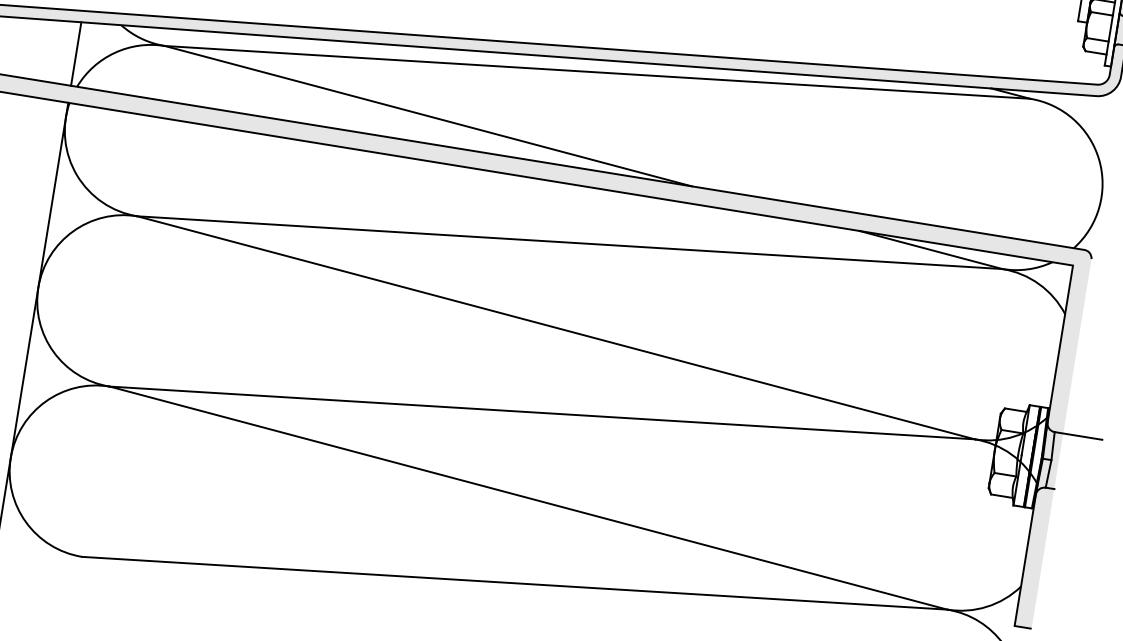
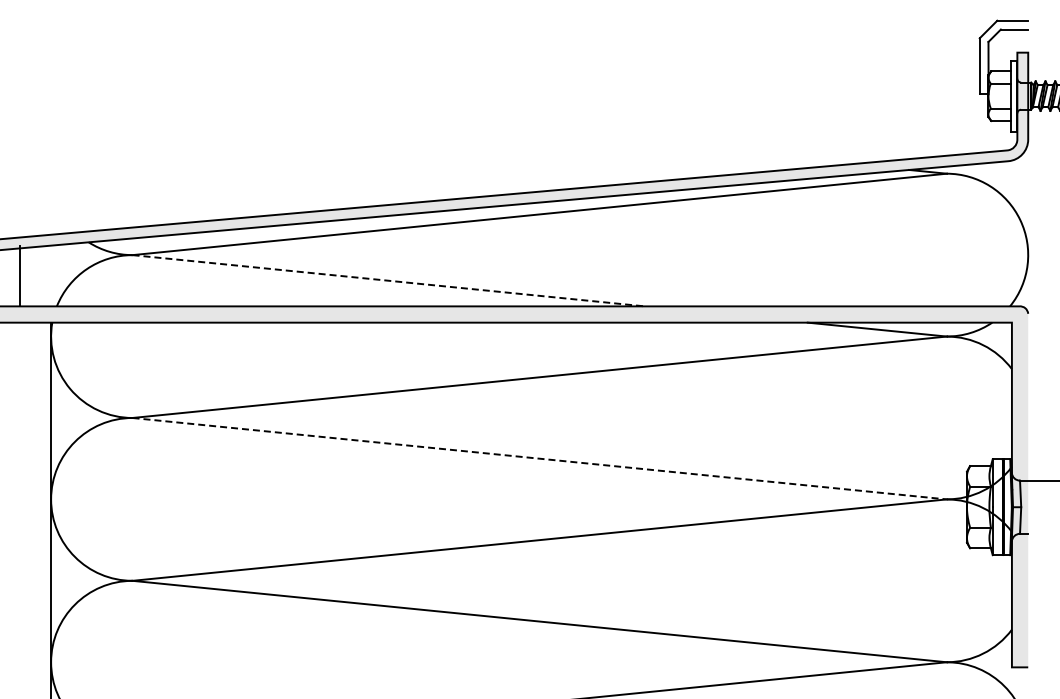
line: (76, 53) -> (20, 275), moved
line: (429, 116) -> (389, 280), solid -> dashed
line: (557, 327) -> (540, 458), solid -> dashed

